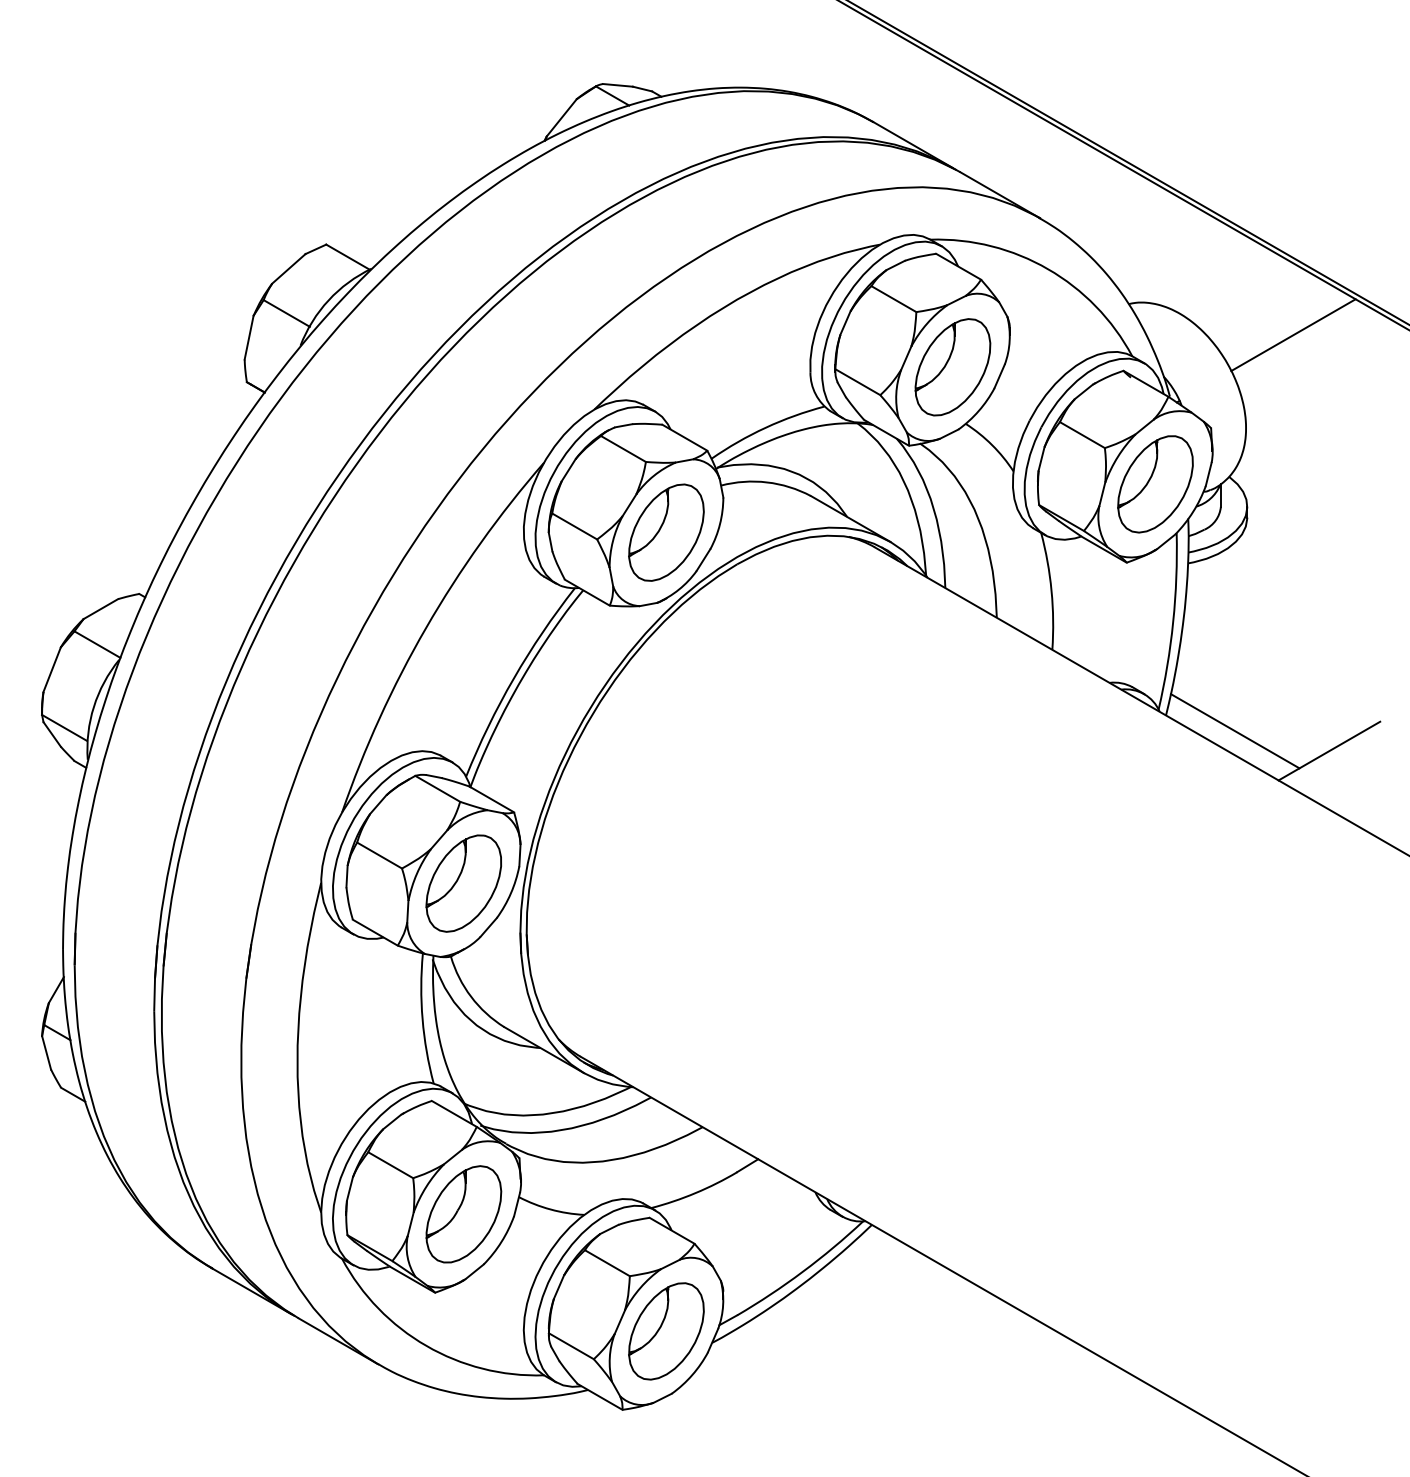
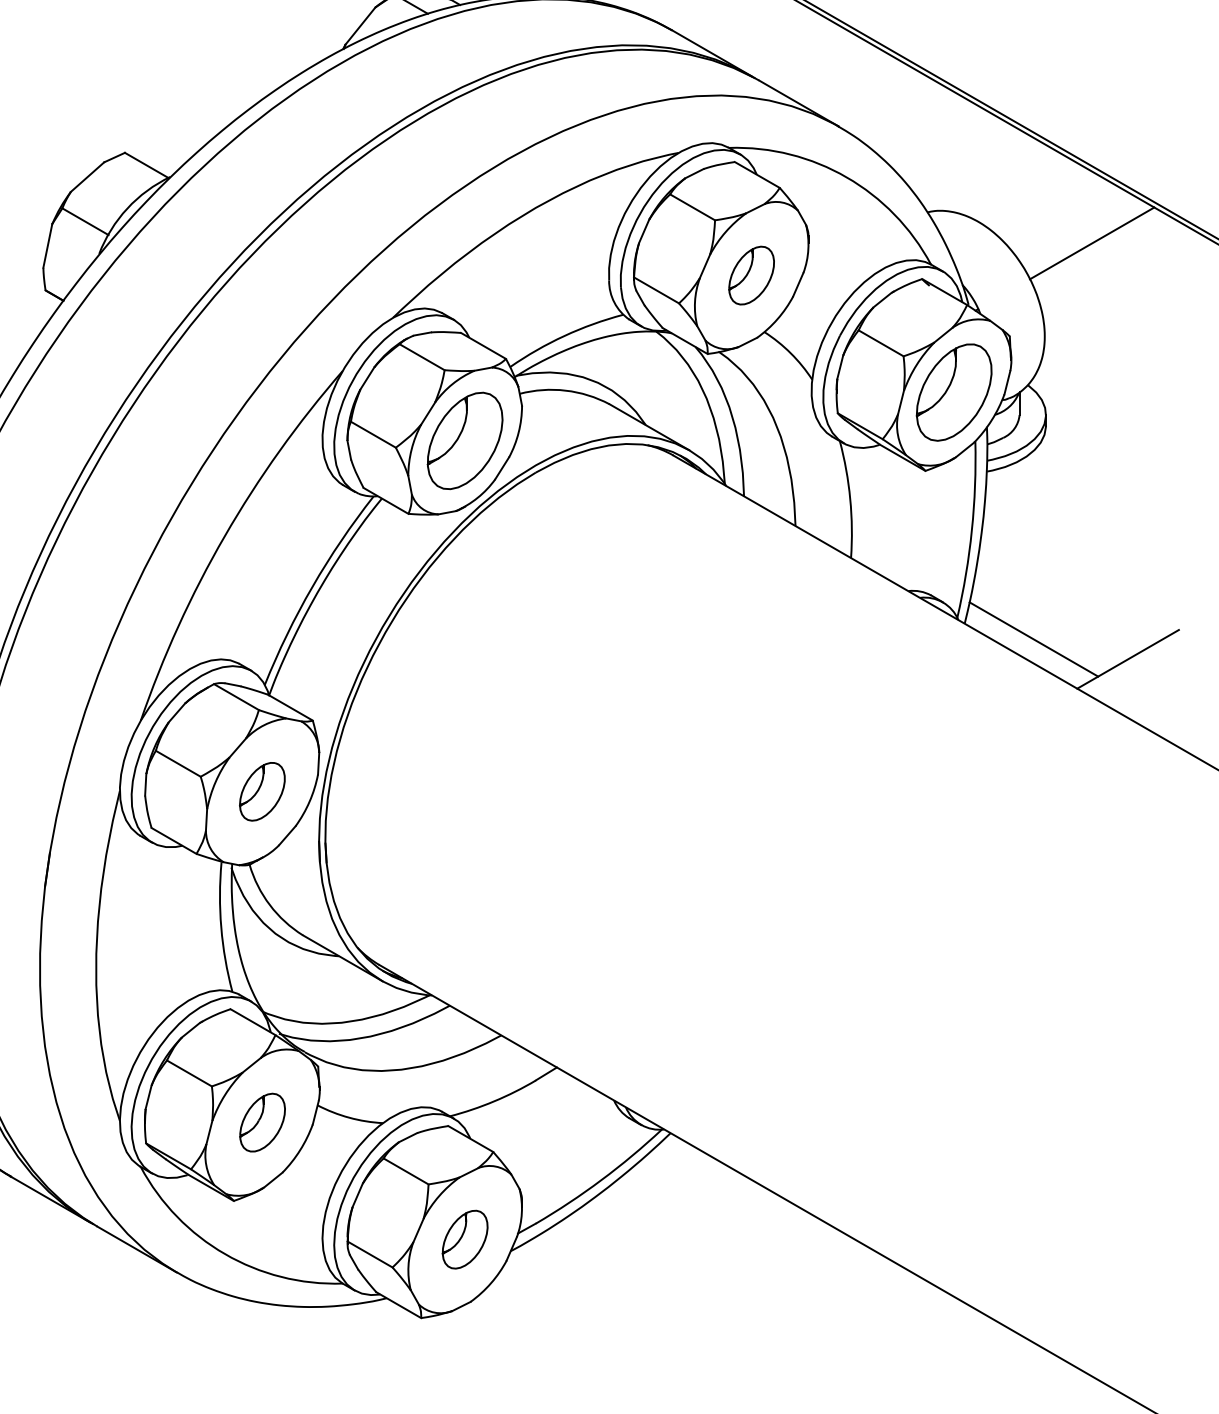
part: (952, 367) -> (751, 275), size x0.6
part: (463, 883) -> (262, 791), size x0.6
part: (463, 1214) -> (262, 1122), size x0.6
part: (666, 1331) -> (465, 1239), size x0.6

